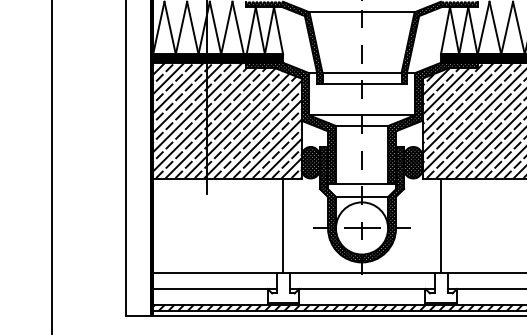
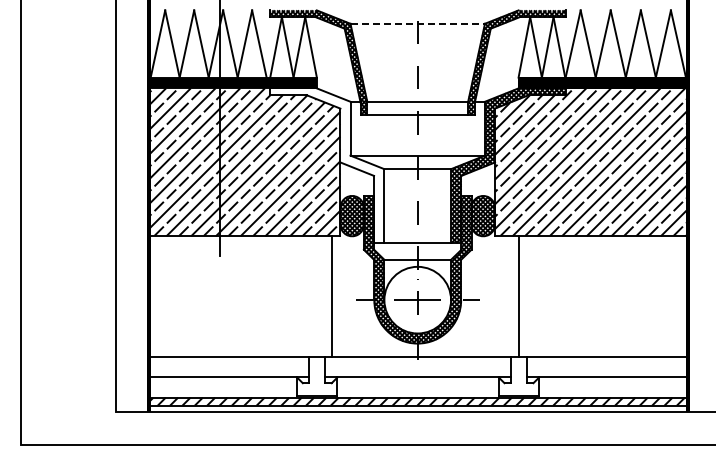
line: (362, 12) -> (418, 23), solid -> dashed
hatch: (290, 123) -> (326, 165), removed
line: (283, 225) -> (332, 296), moved

